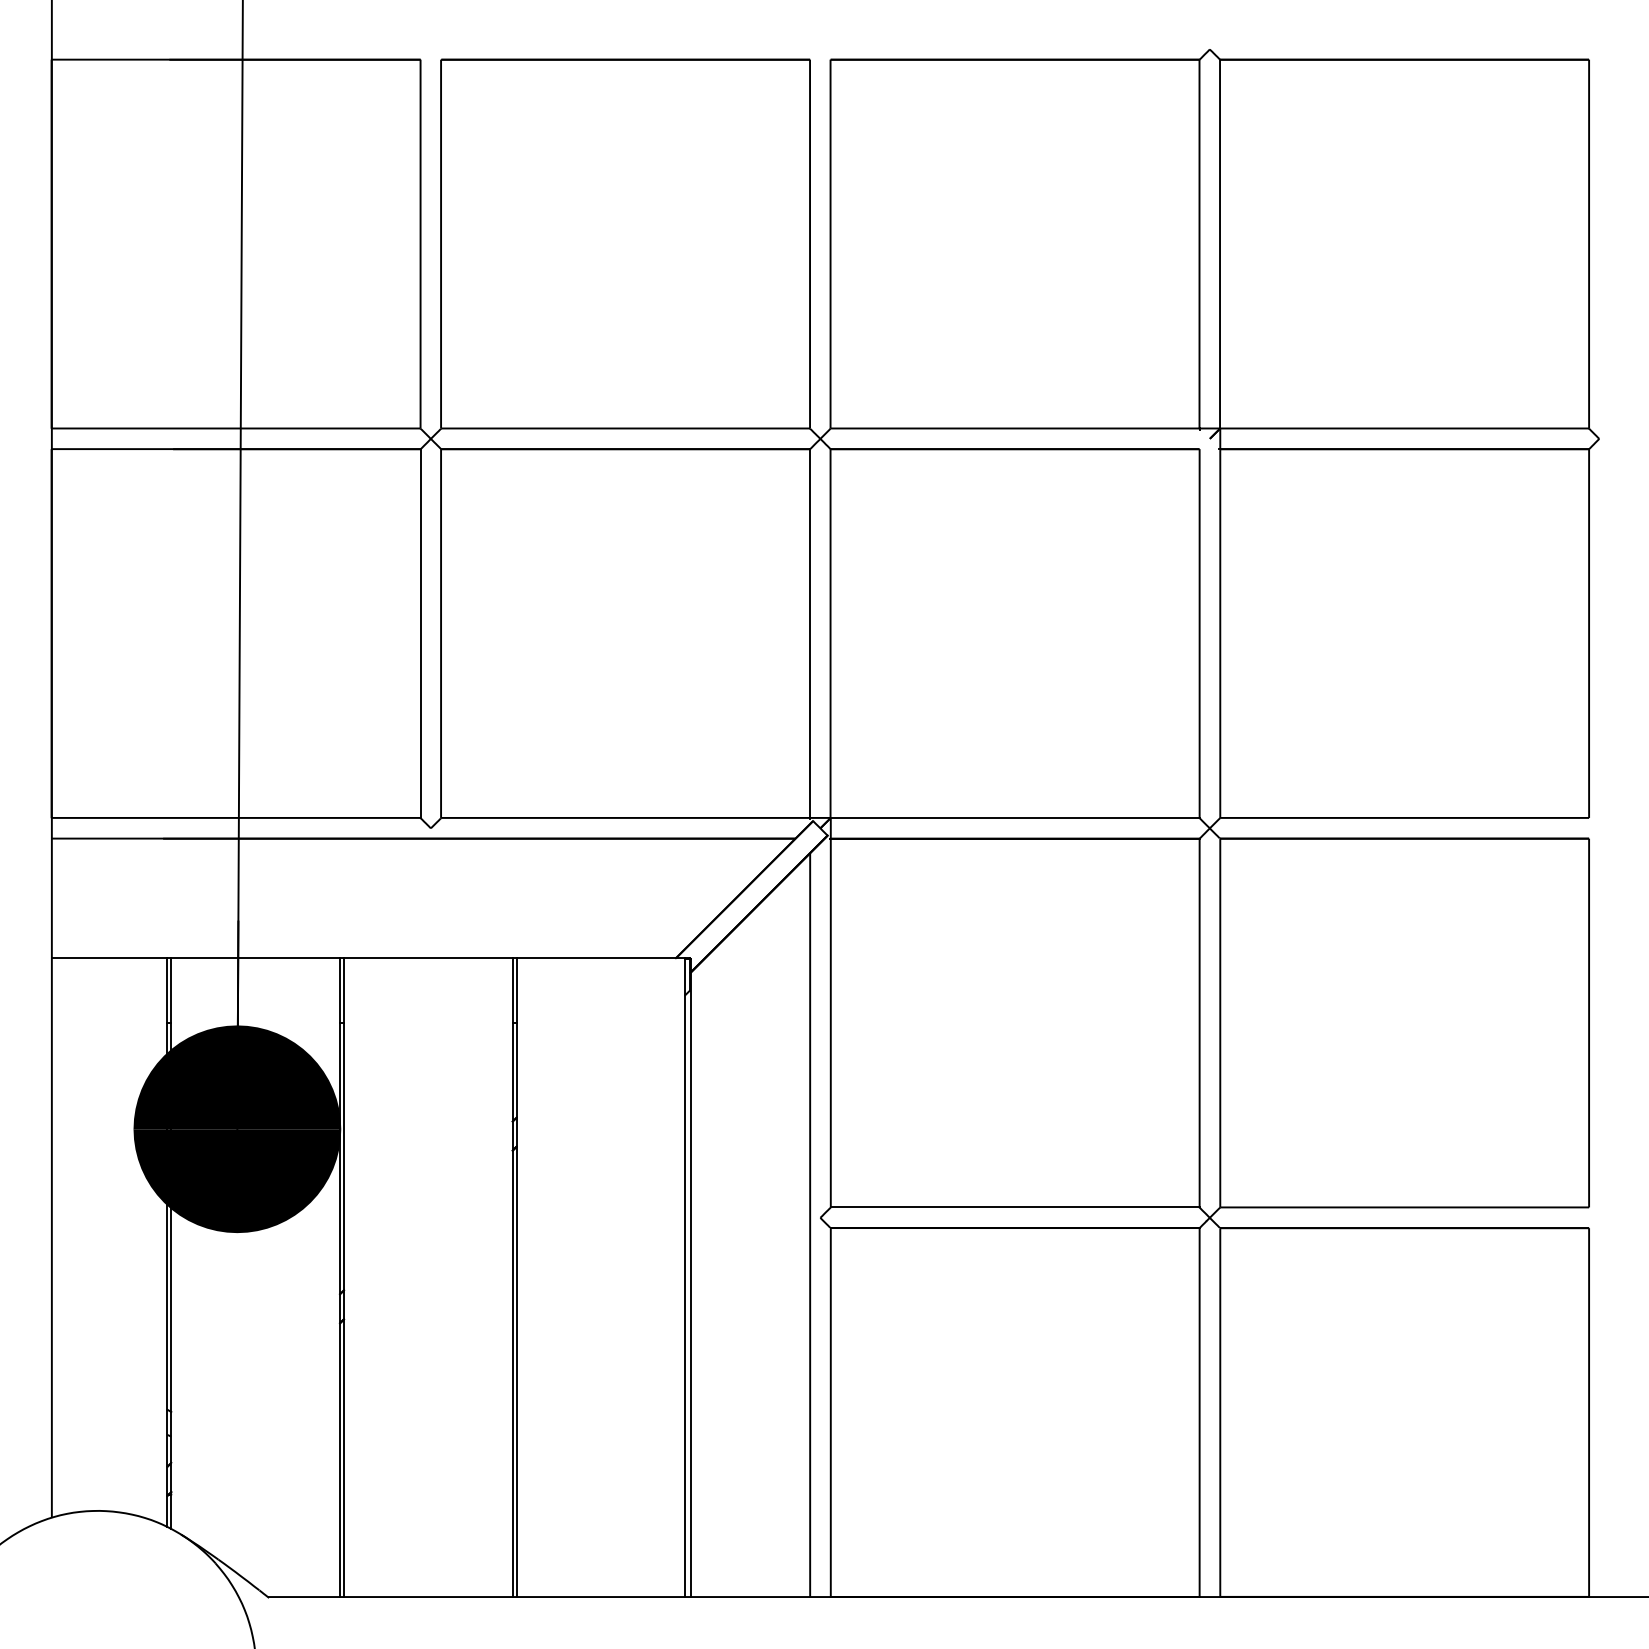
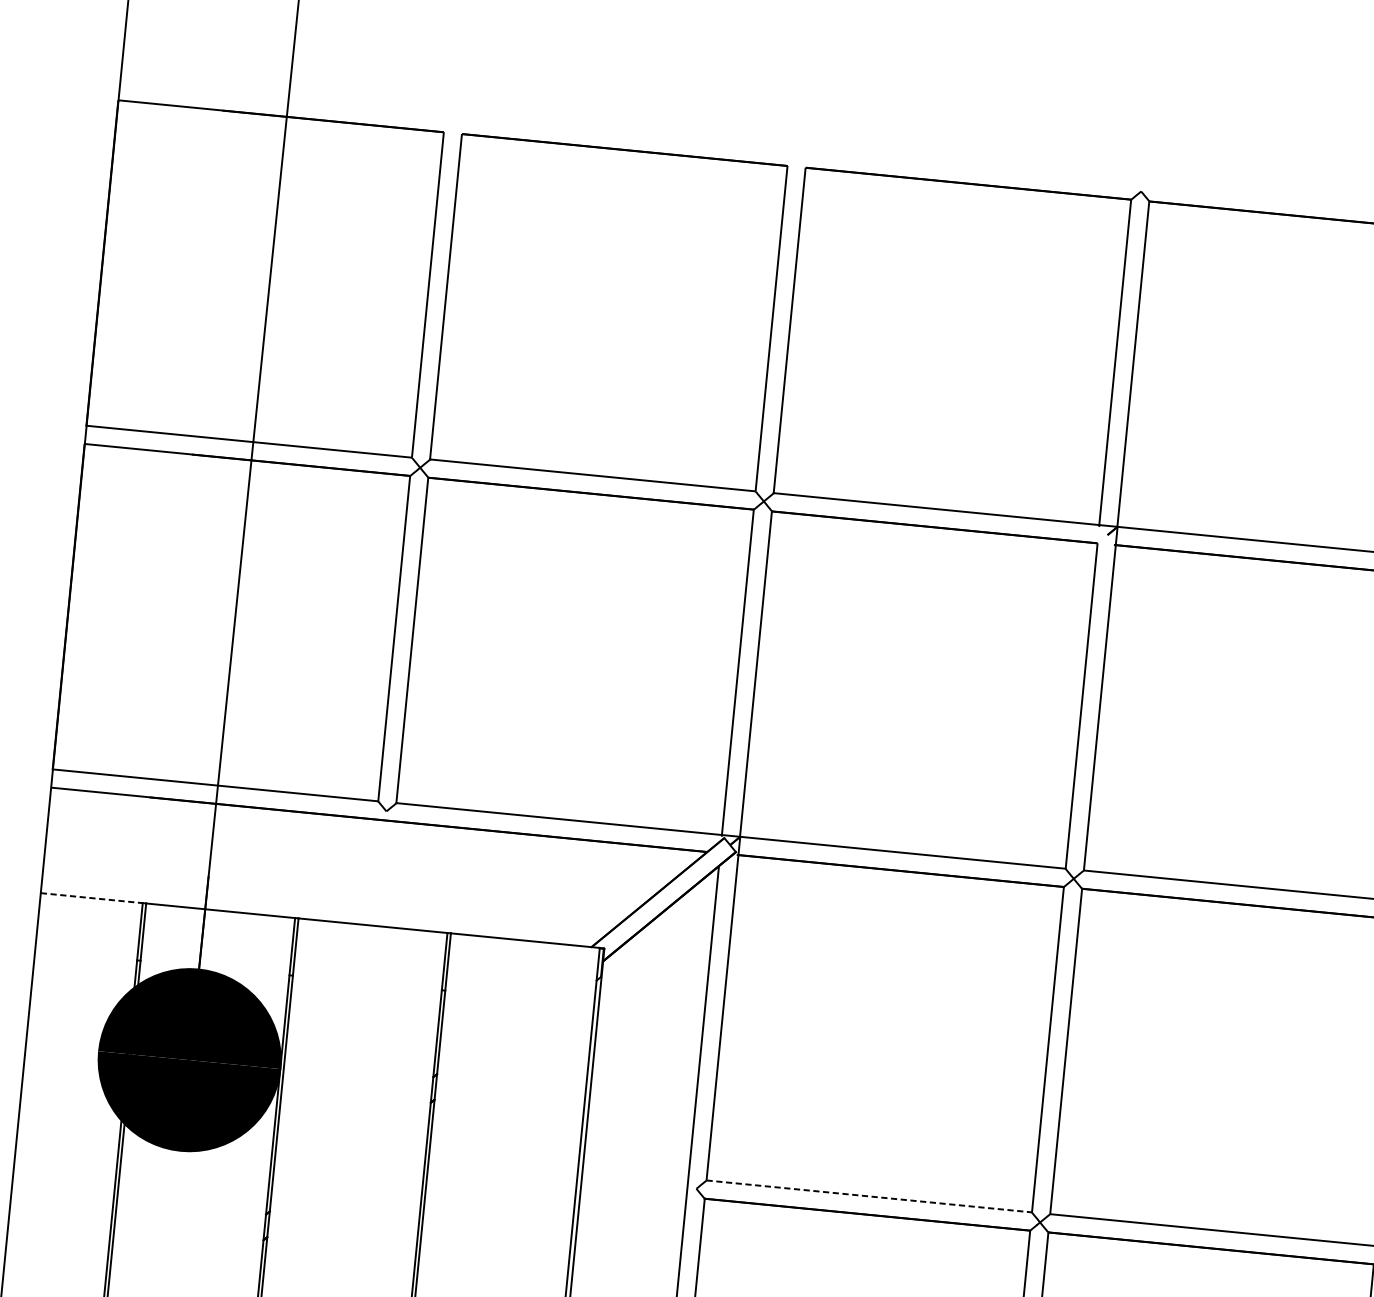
line: (109, 958) -> (91, 898), solid -> dashed
line: (1015, 1207) -> (869, 1196), solid -> dashed

